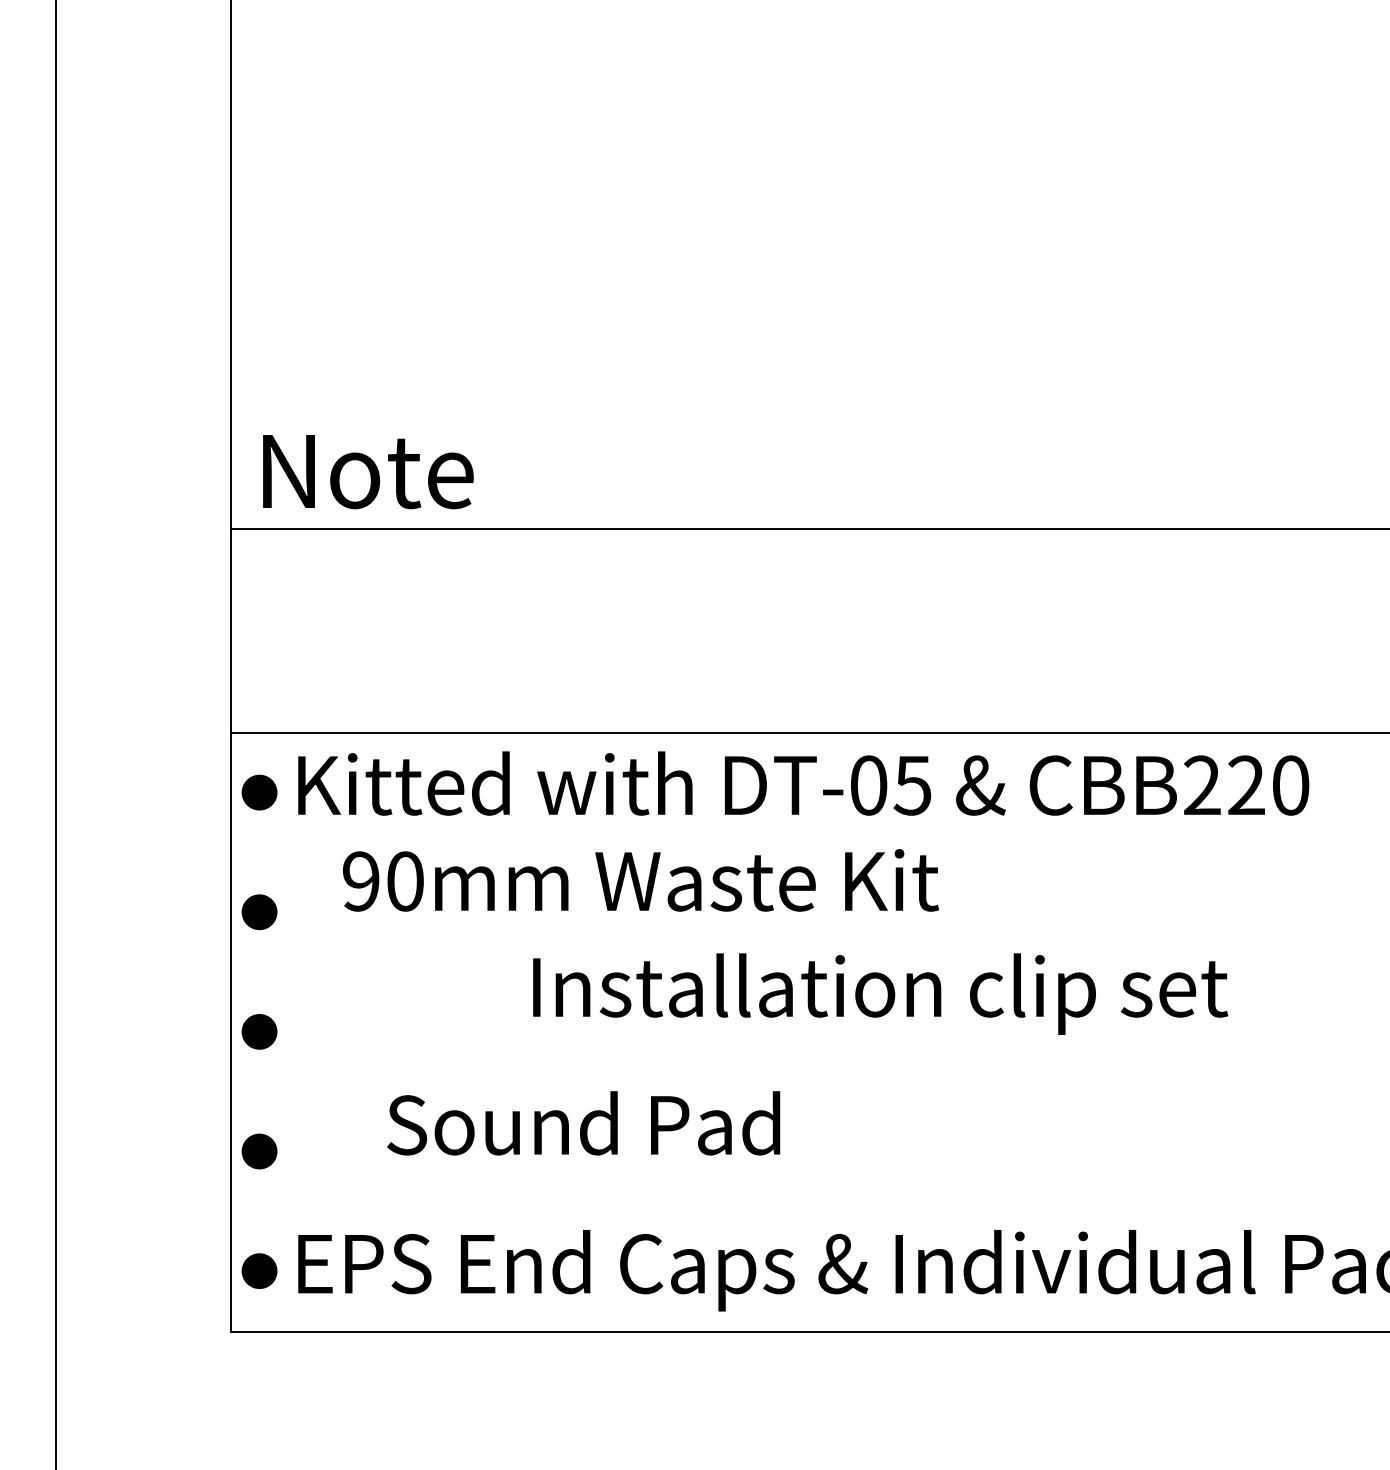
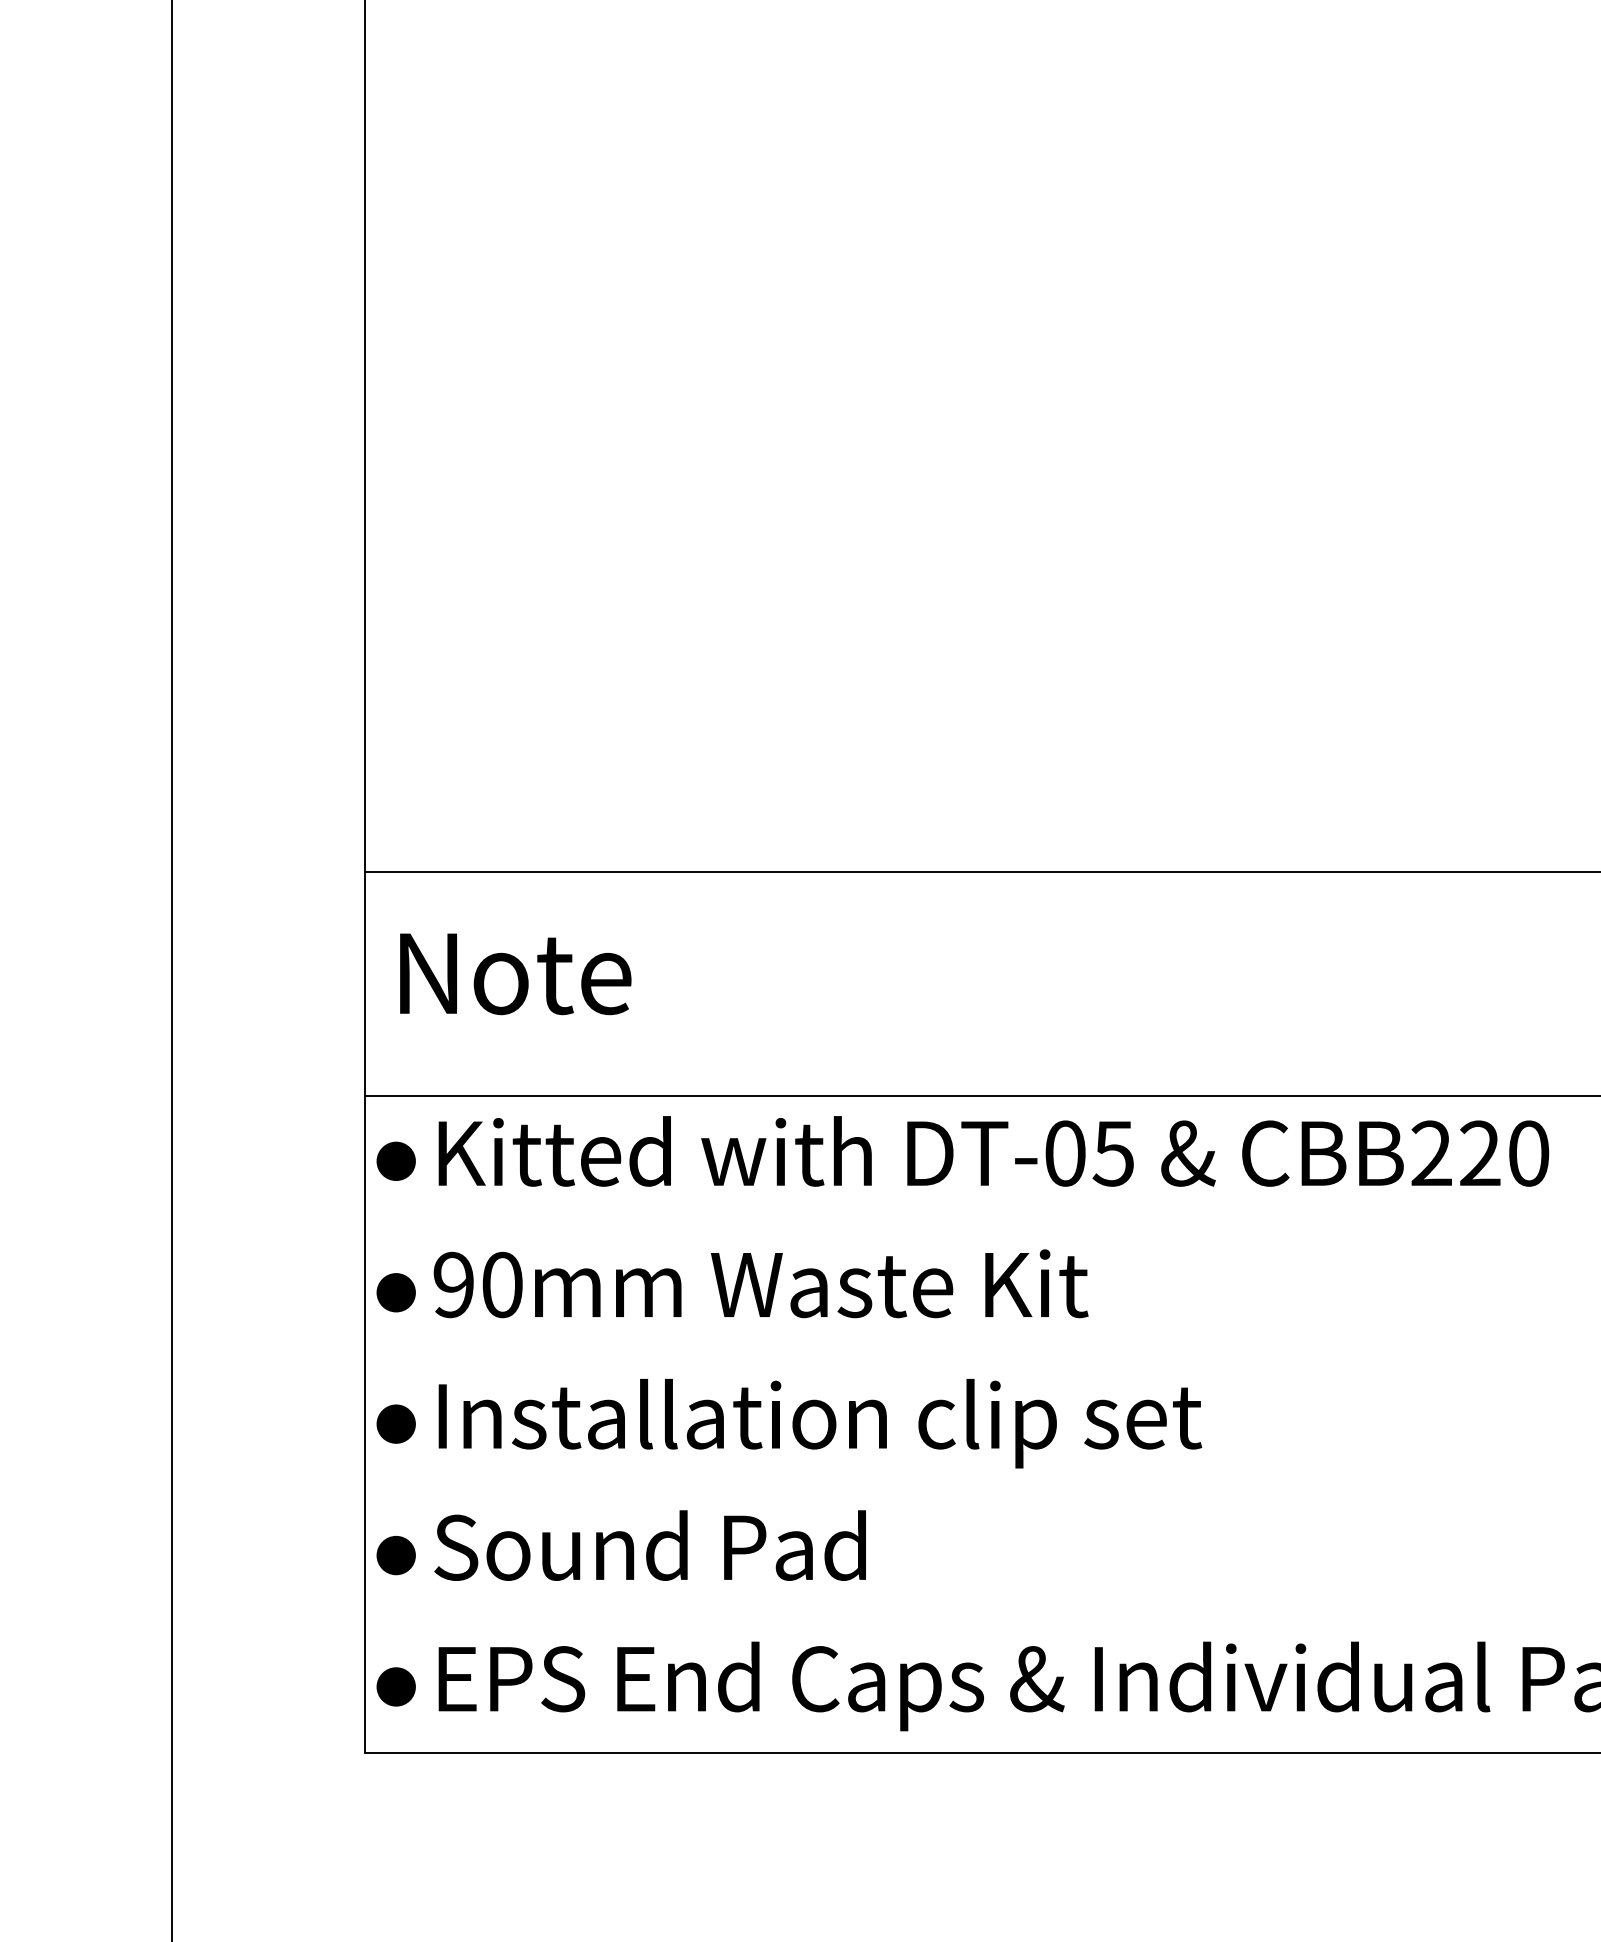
text: (368, 472) -> (515, 974), moved
text: (640, 880) -> (760, 1283), moved
text: (880, 993) -> (820, 1423), moved
text: (583, 1123) -> (649, 1545), moved

